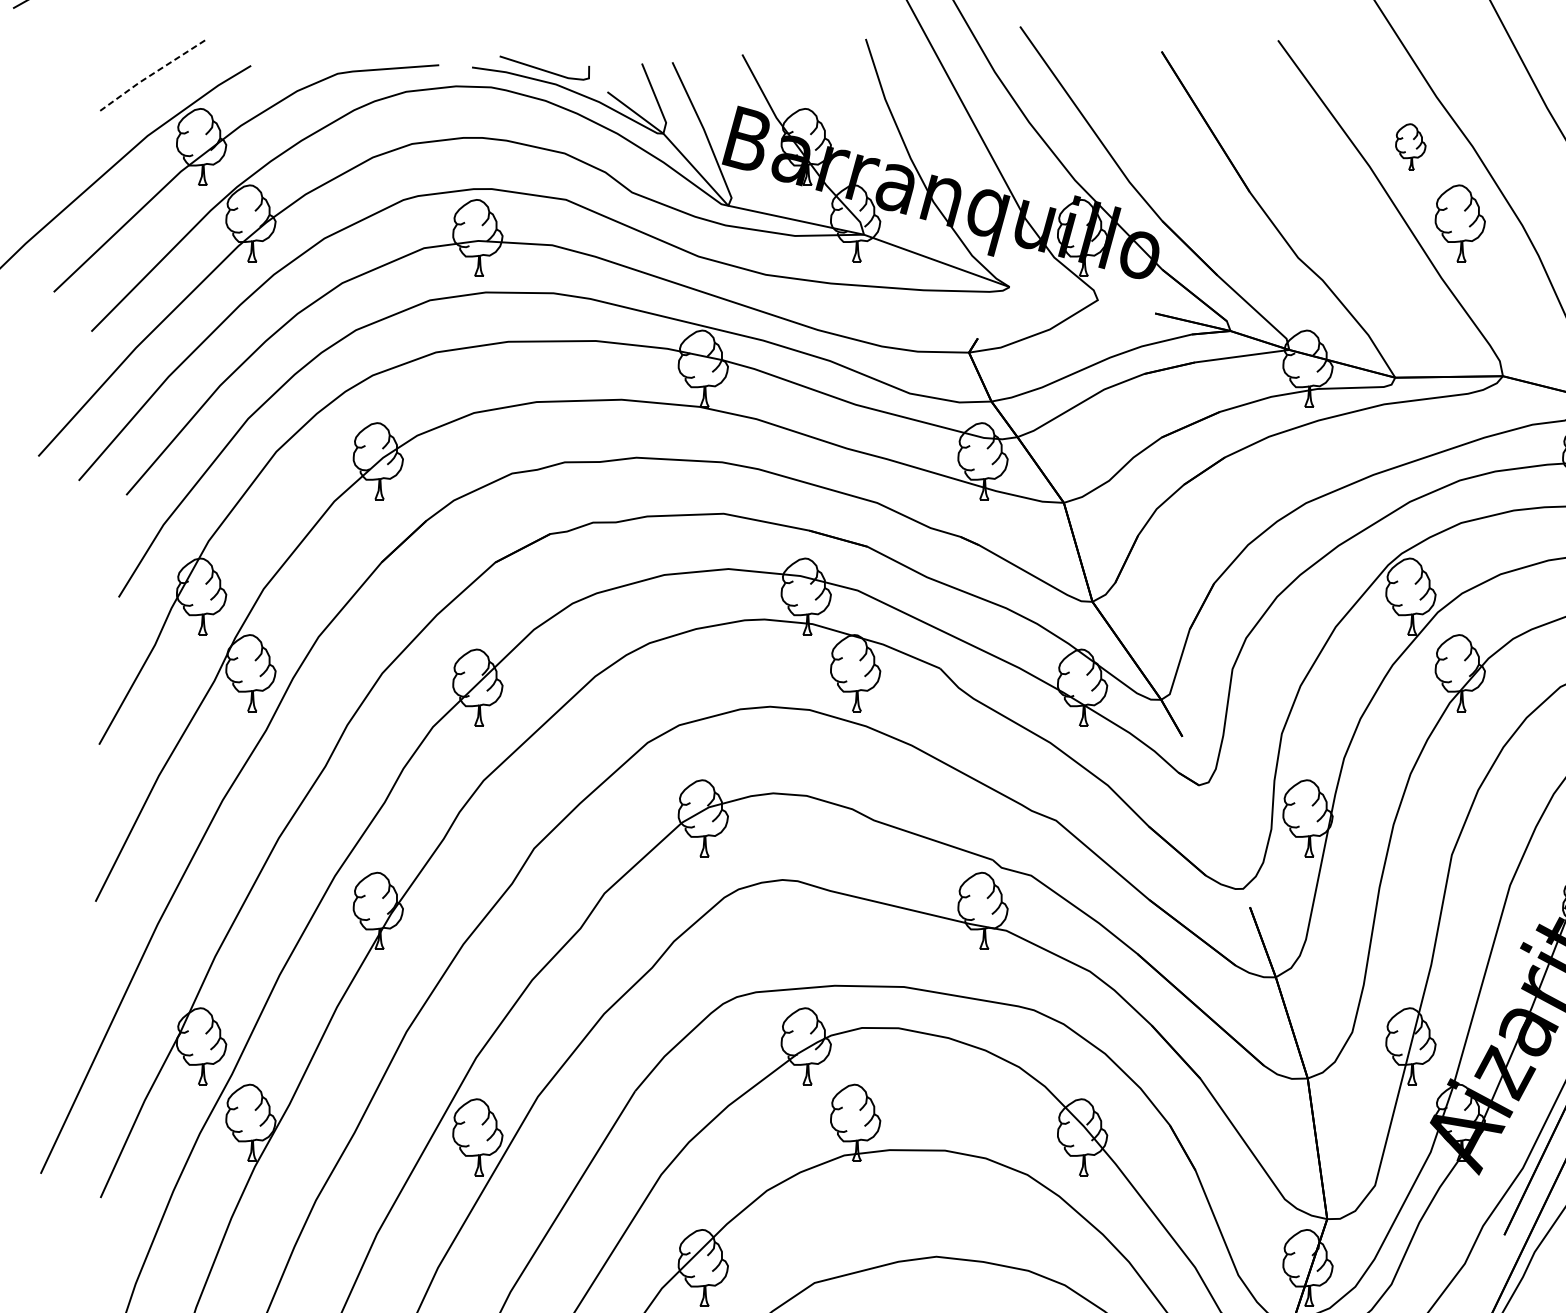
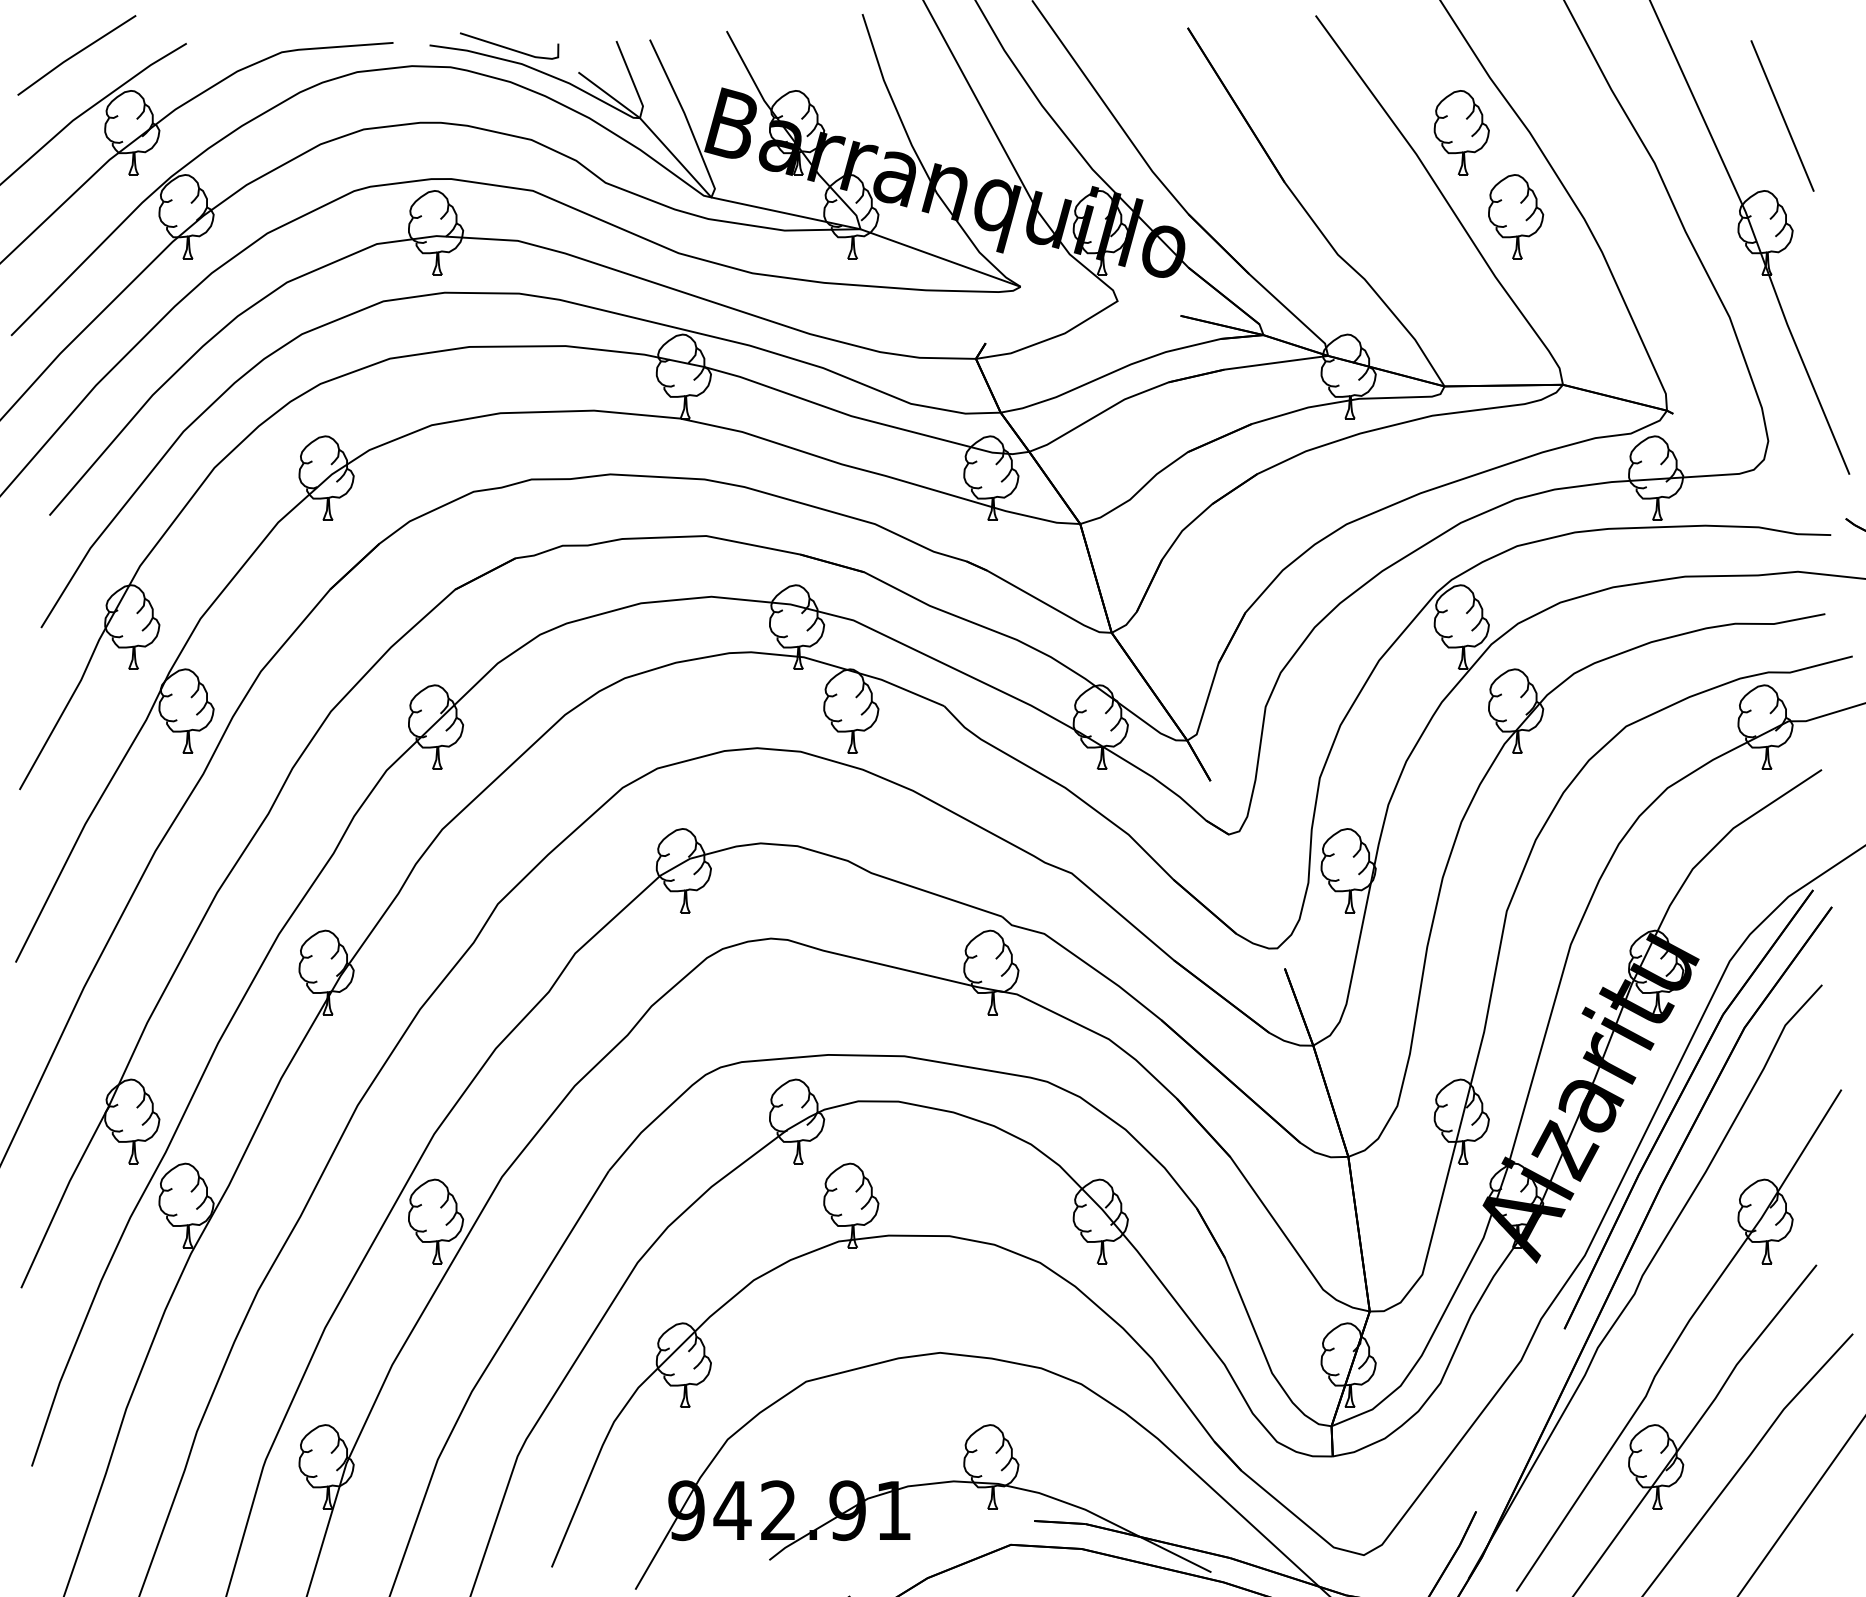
line: (149, 75) -> (75, 54), dashed -> solid
part: (1410, 146) -> (1461, 132), size x1.67

